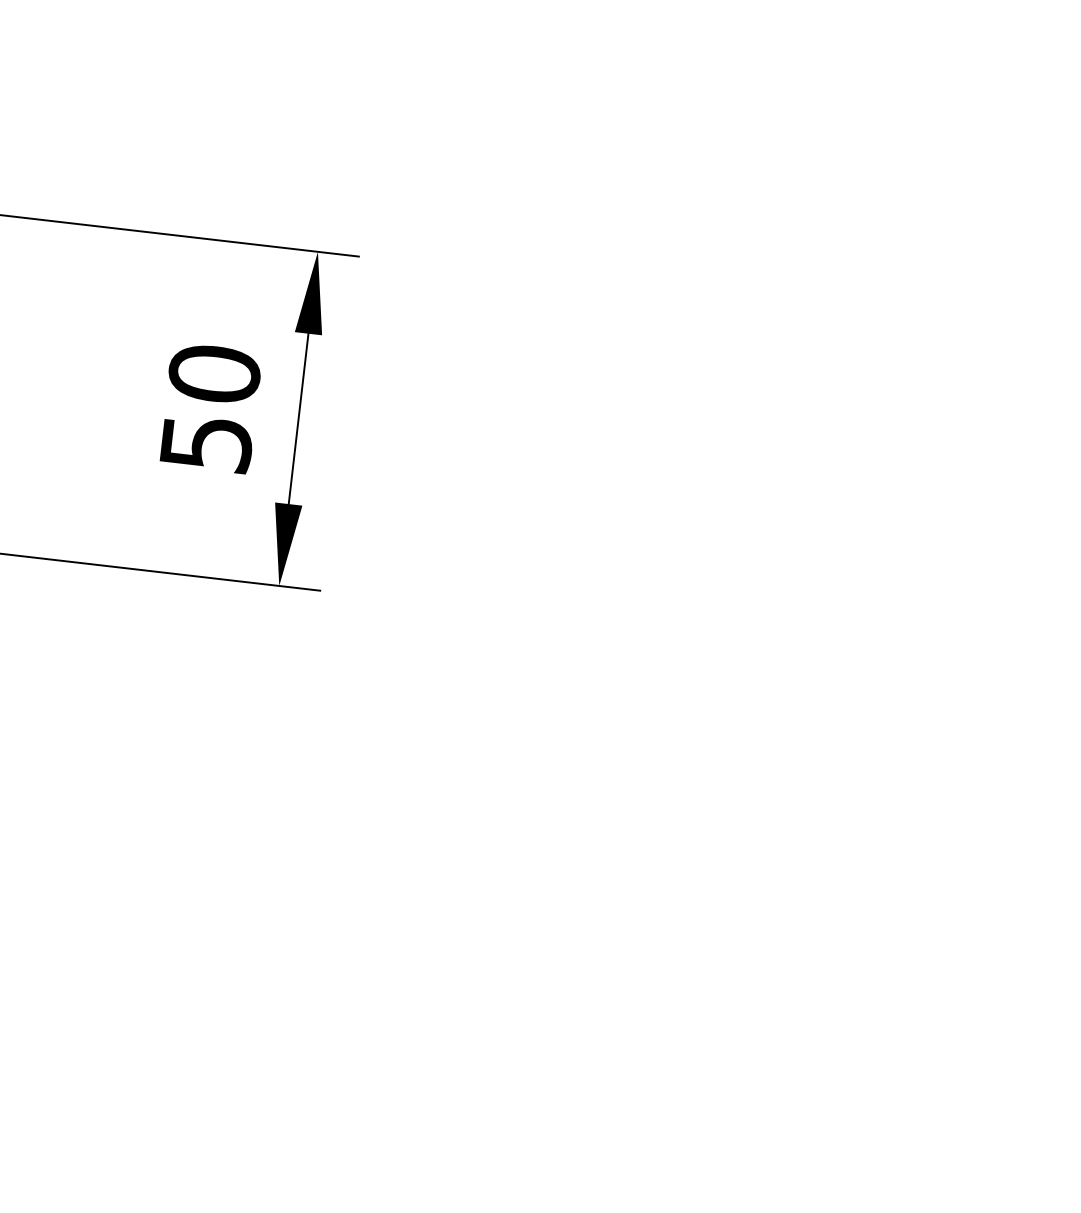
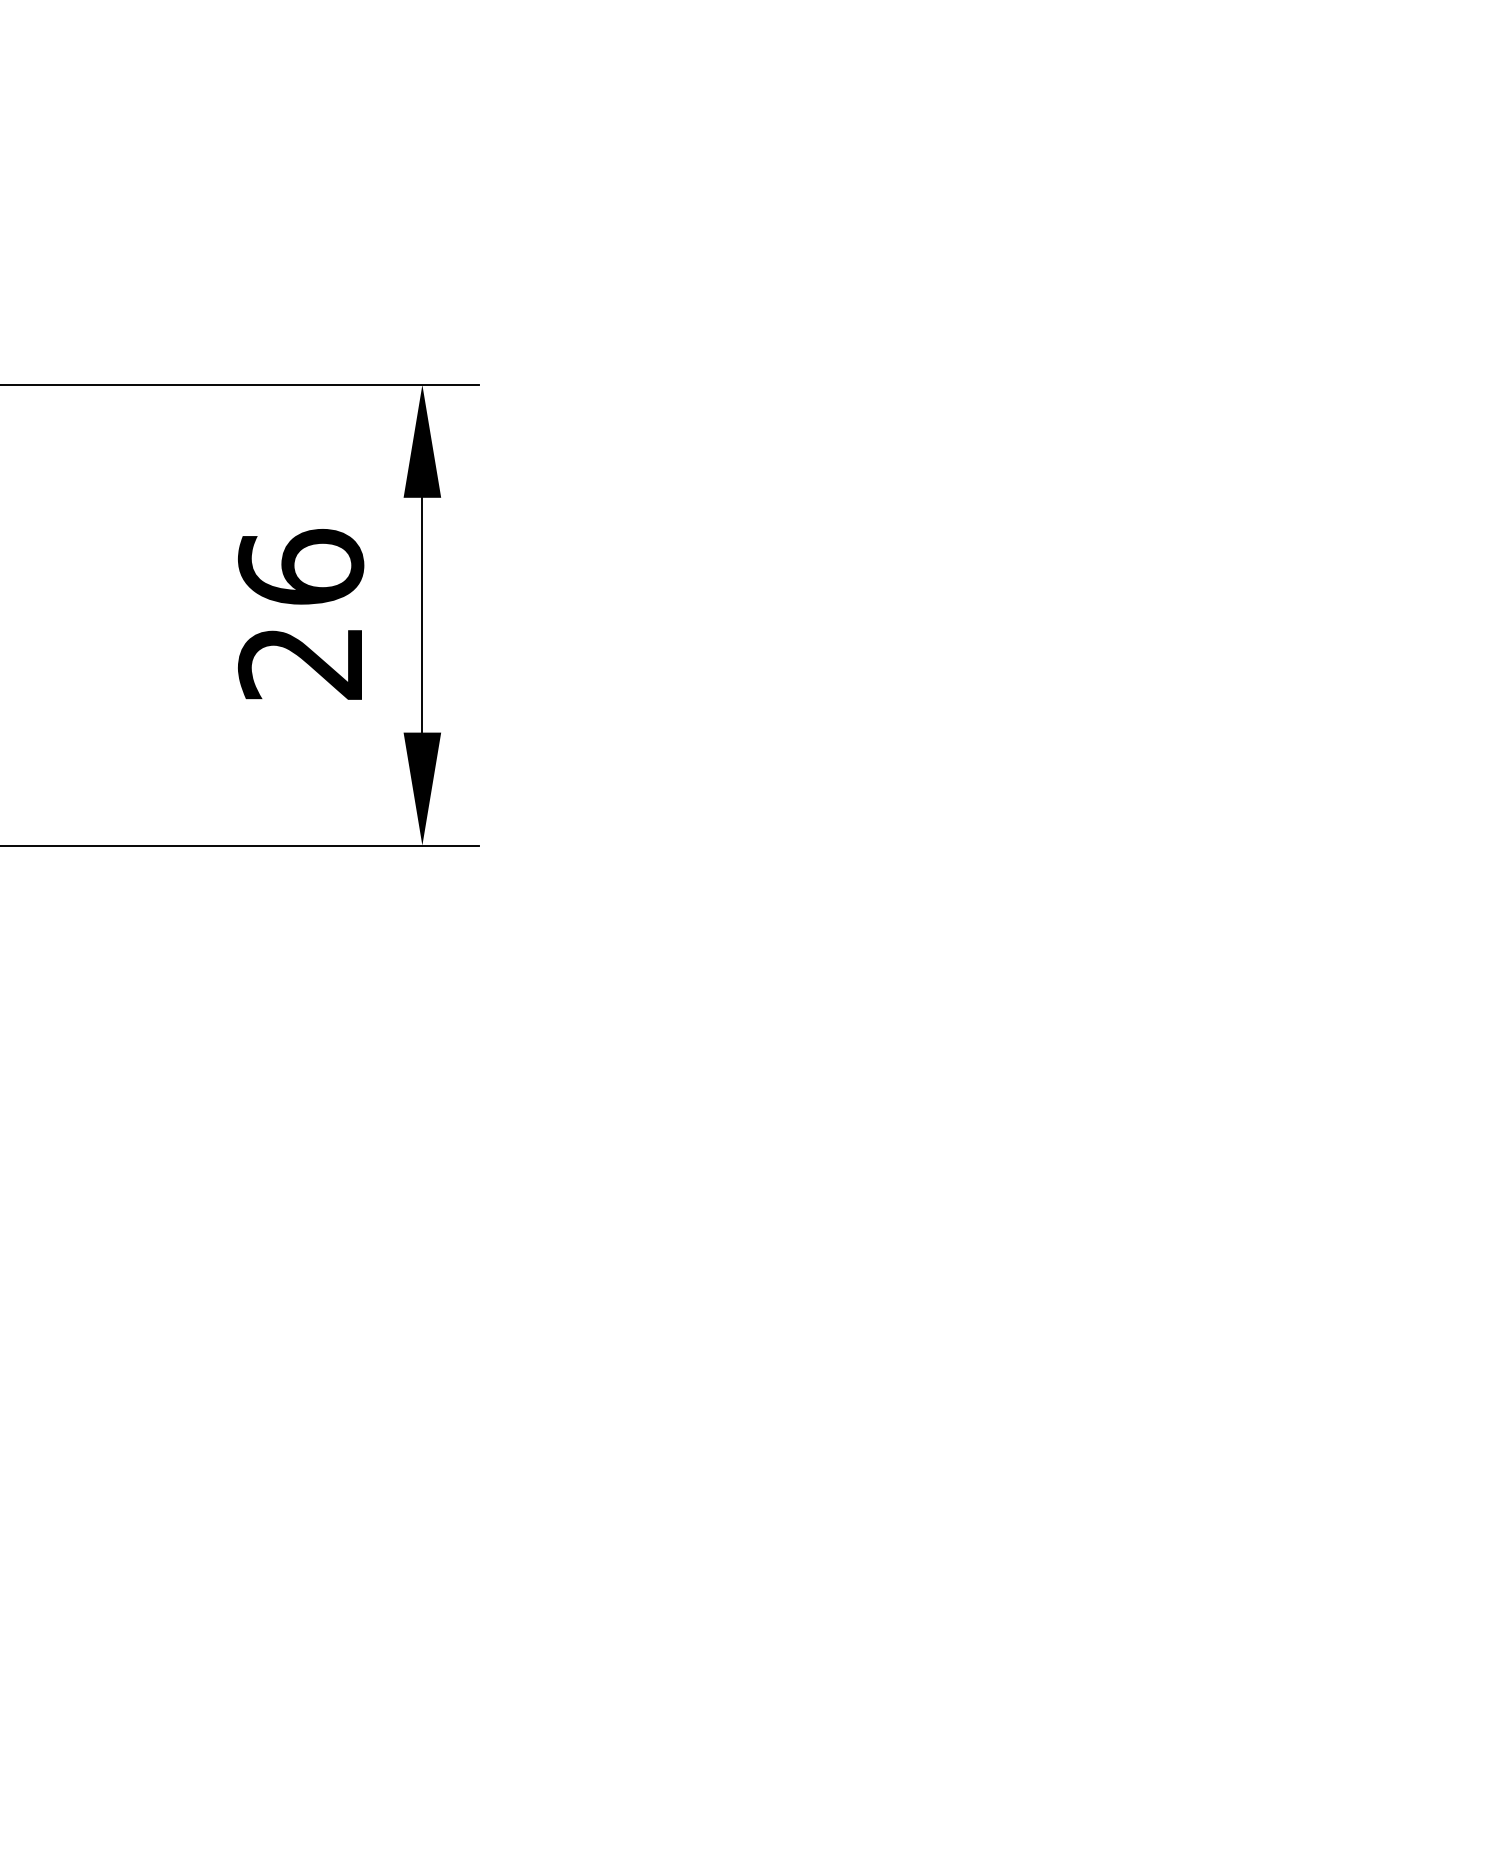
text: (210, 408) -> (300, 614), 50 -> 26

